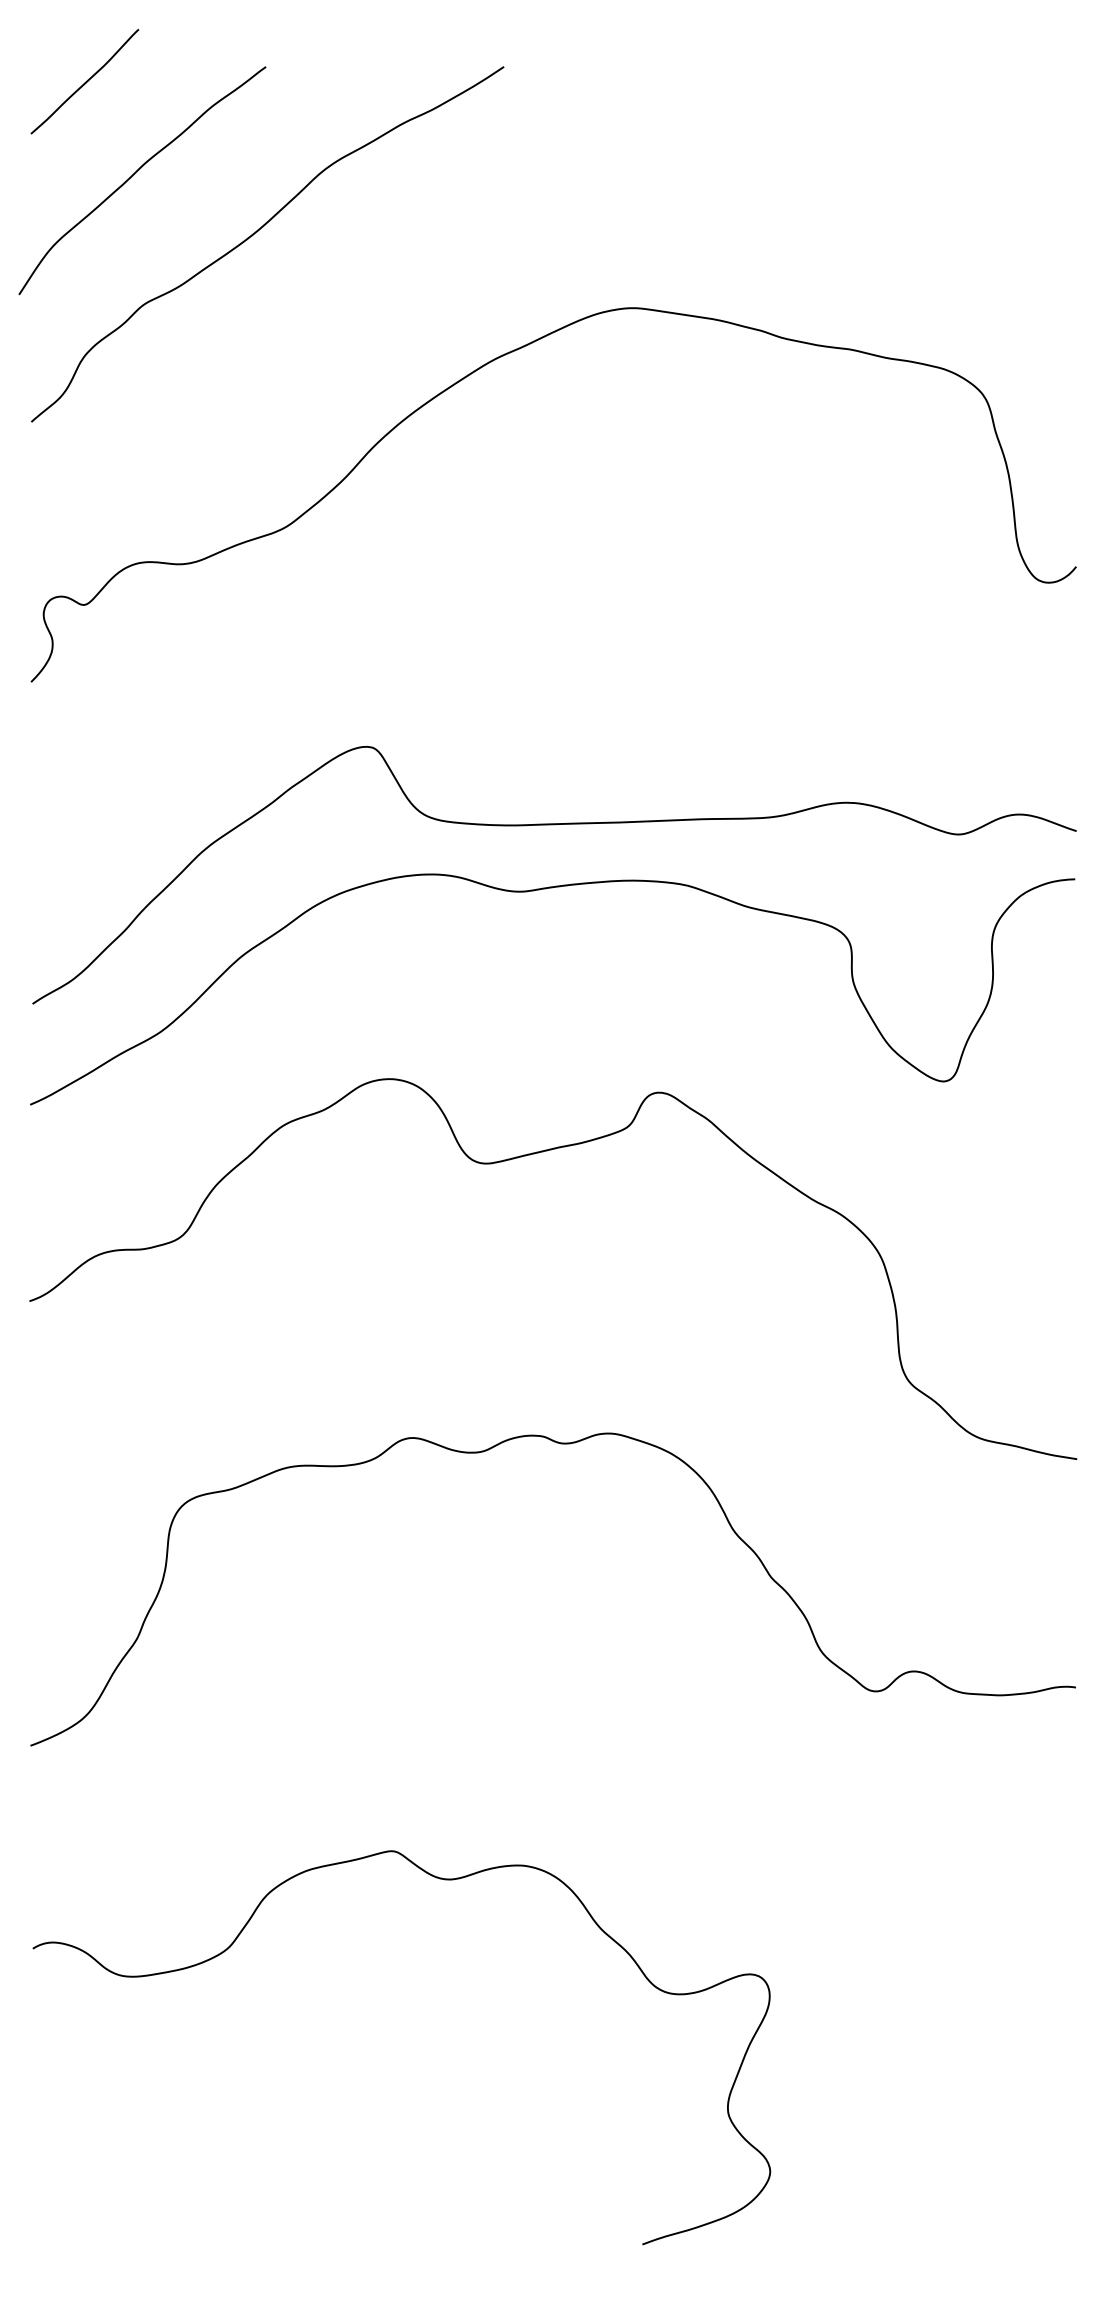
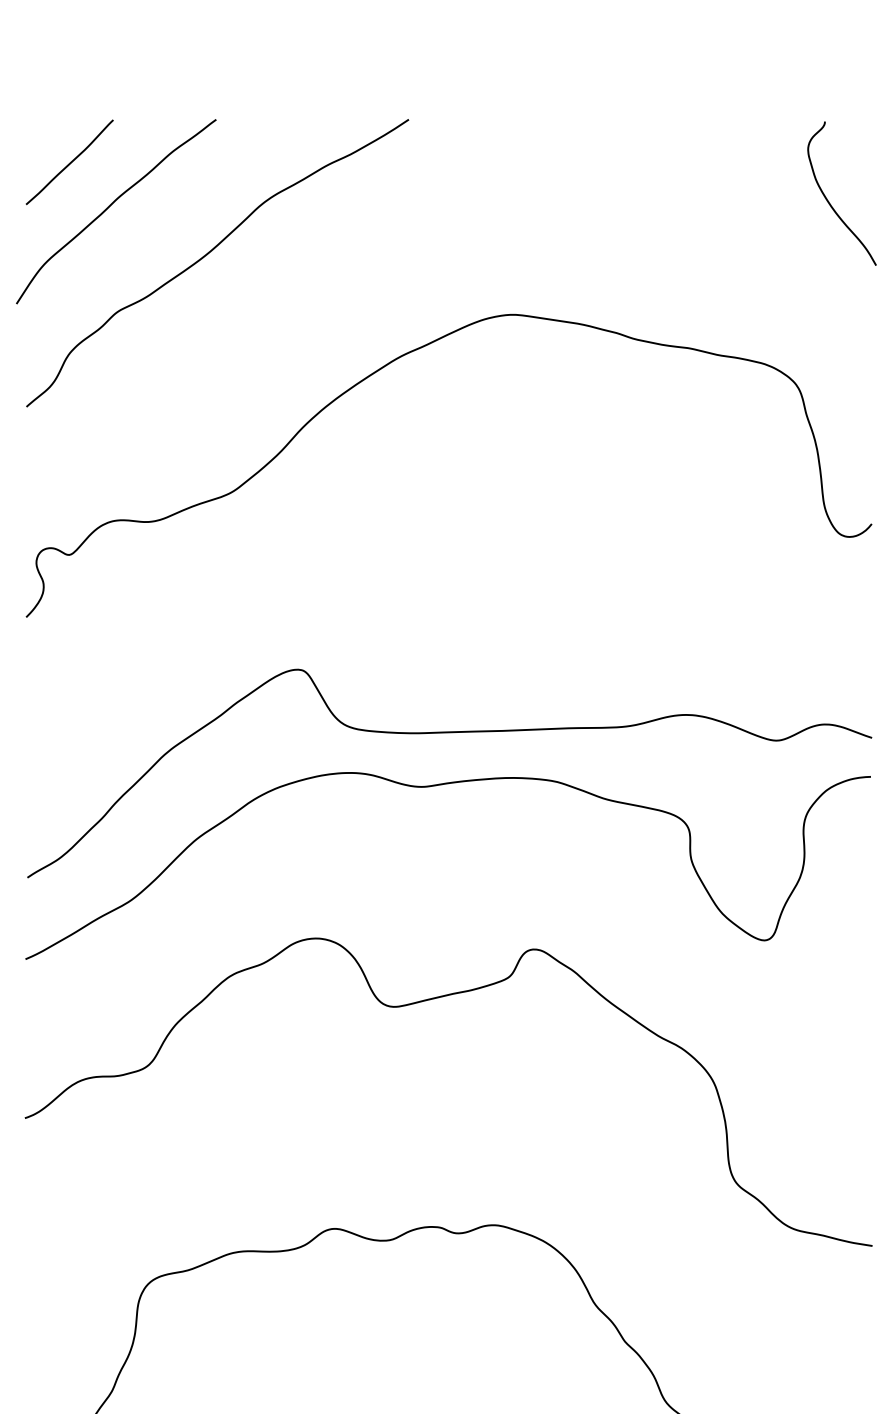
curve: (85, 81) -> (70, 162), moved
curve: (1024, 169) -> (829, 202), added

